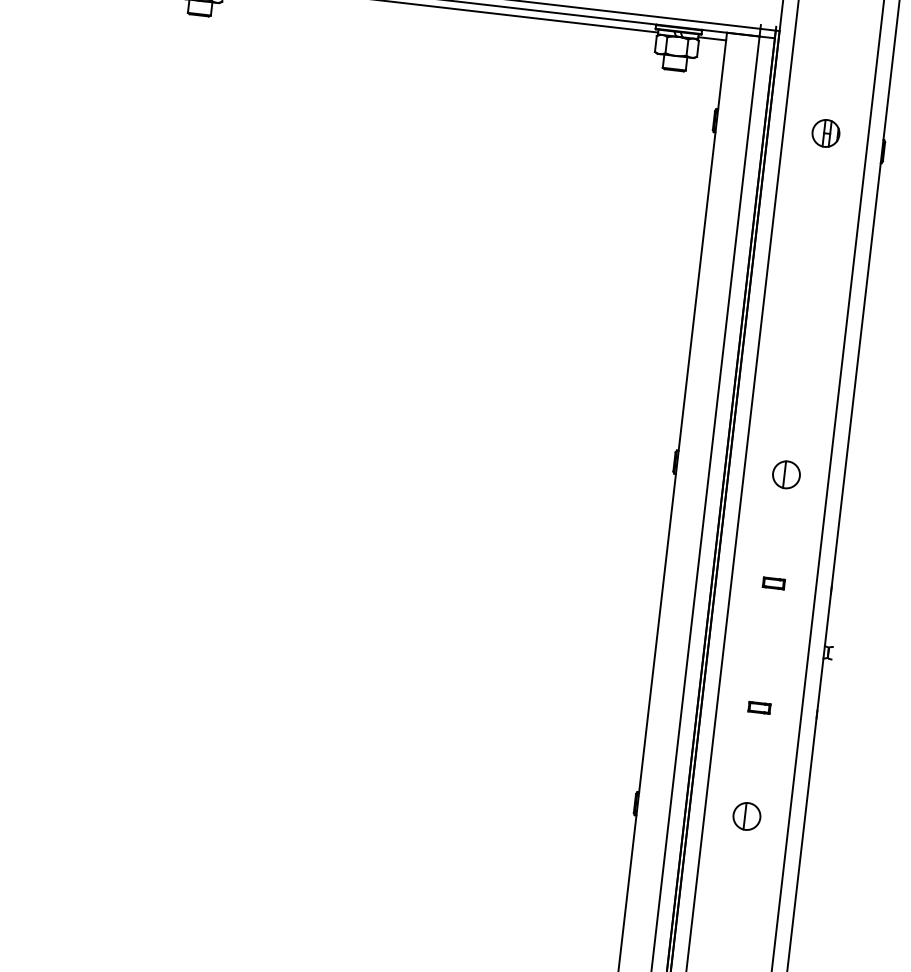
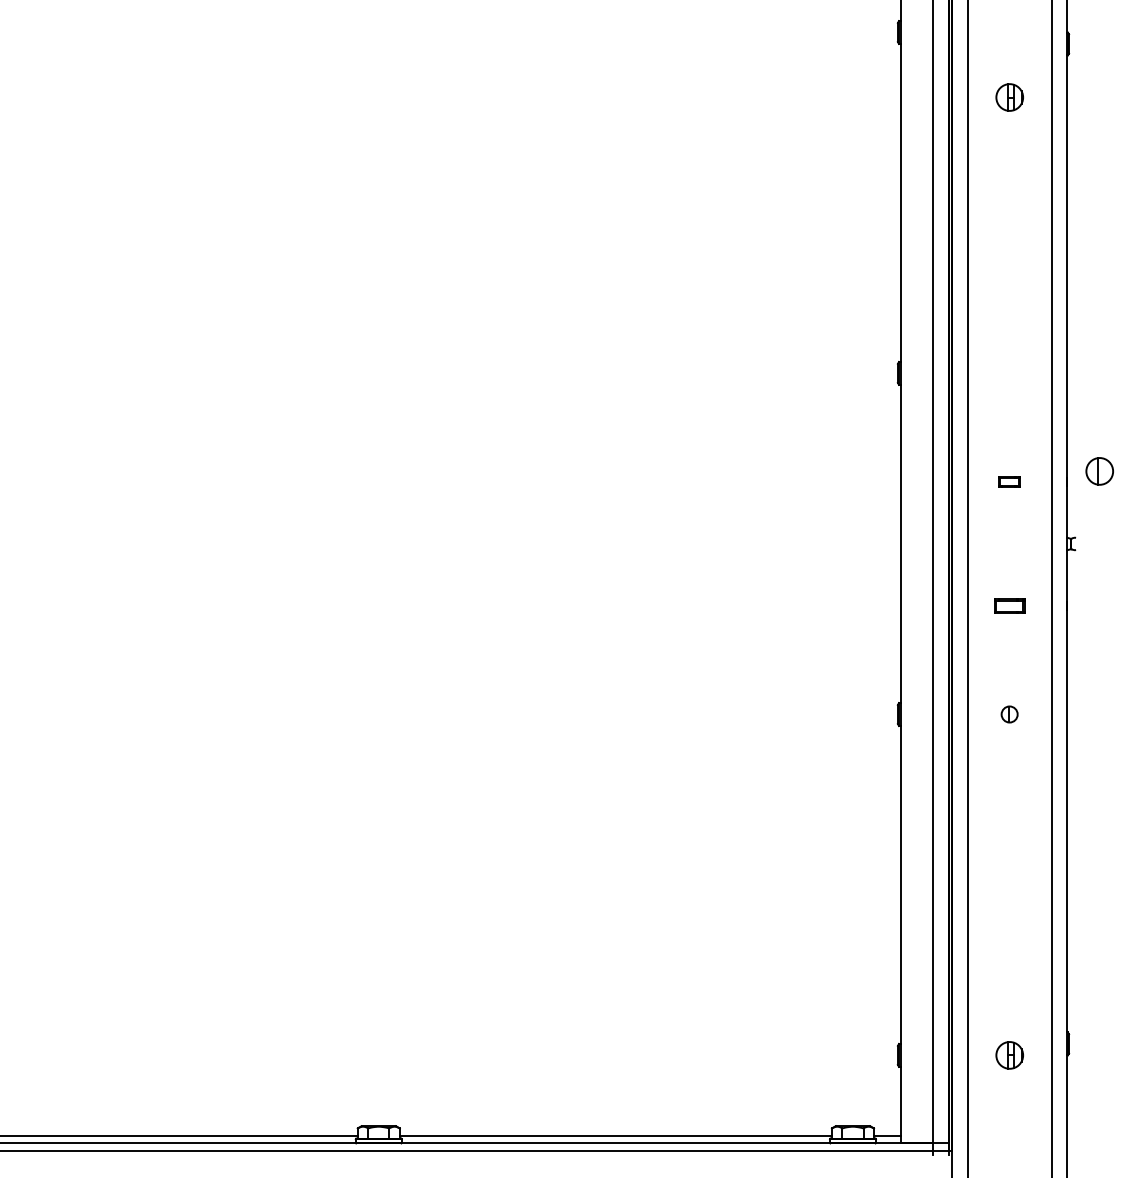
part: (825, 133) -> (1009, 97), moved
part: (786, 474) -> (1099, 471), moved
part: (759, 707) -> (1009, 605), size x1.4
part: (746, 816) -> (1009, 714), size x0.6

